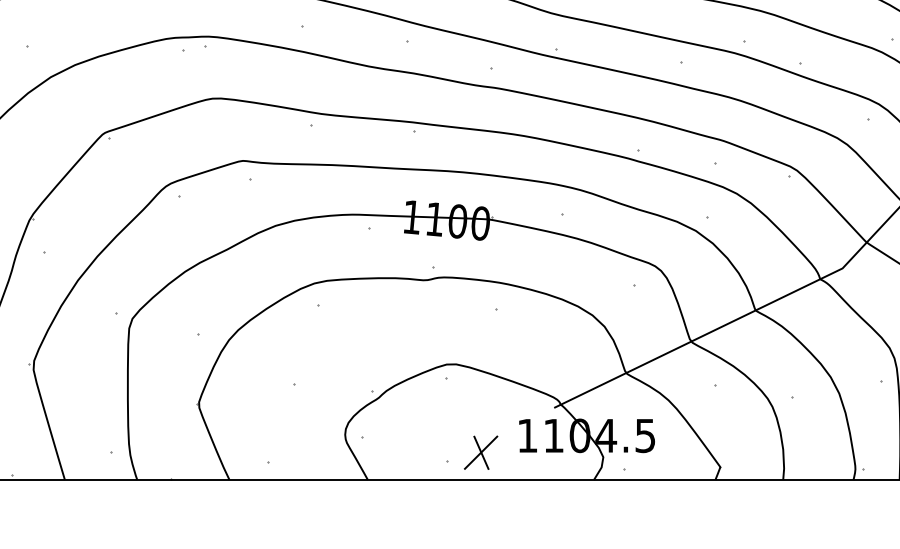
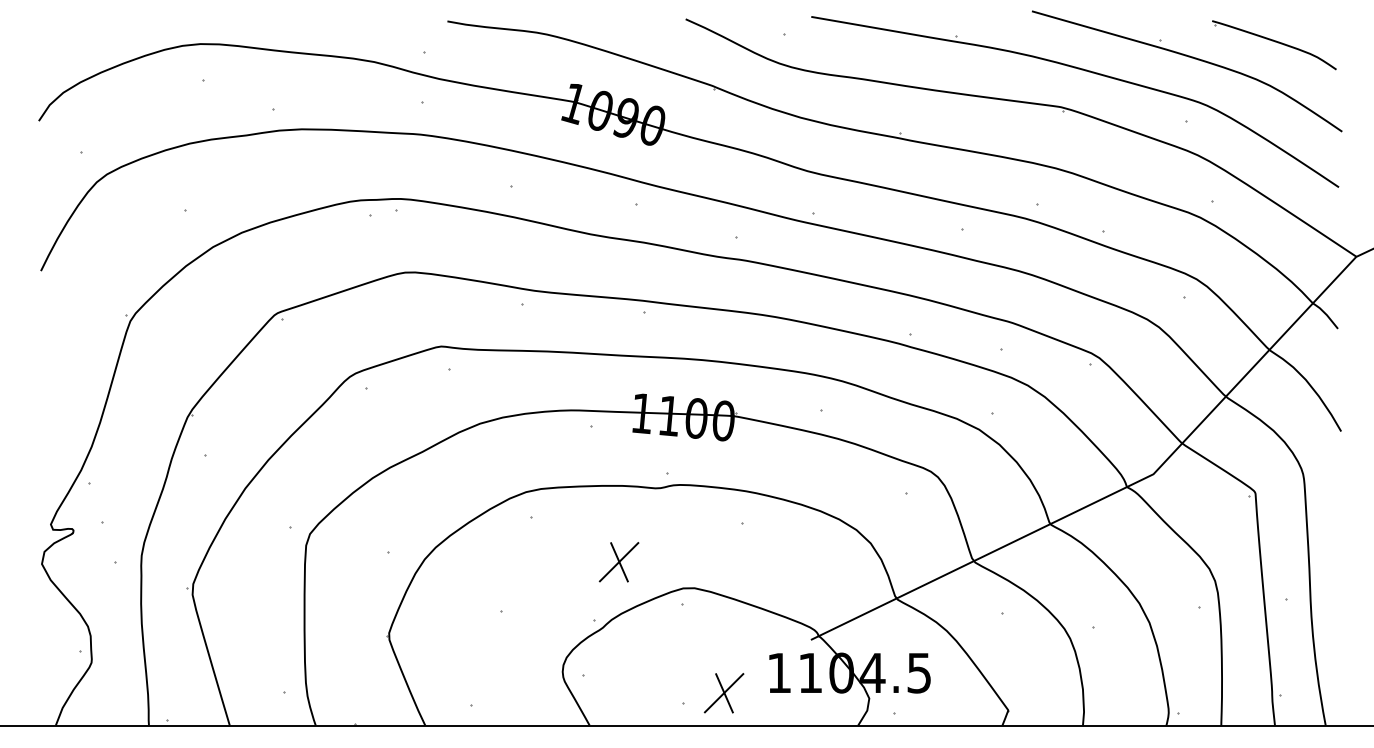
part: (392, 342) -> (618, 562), added

